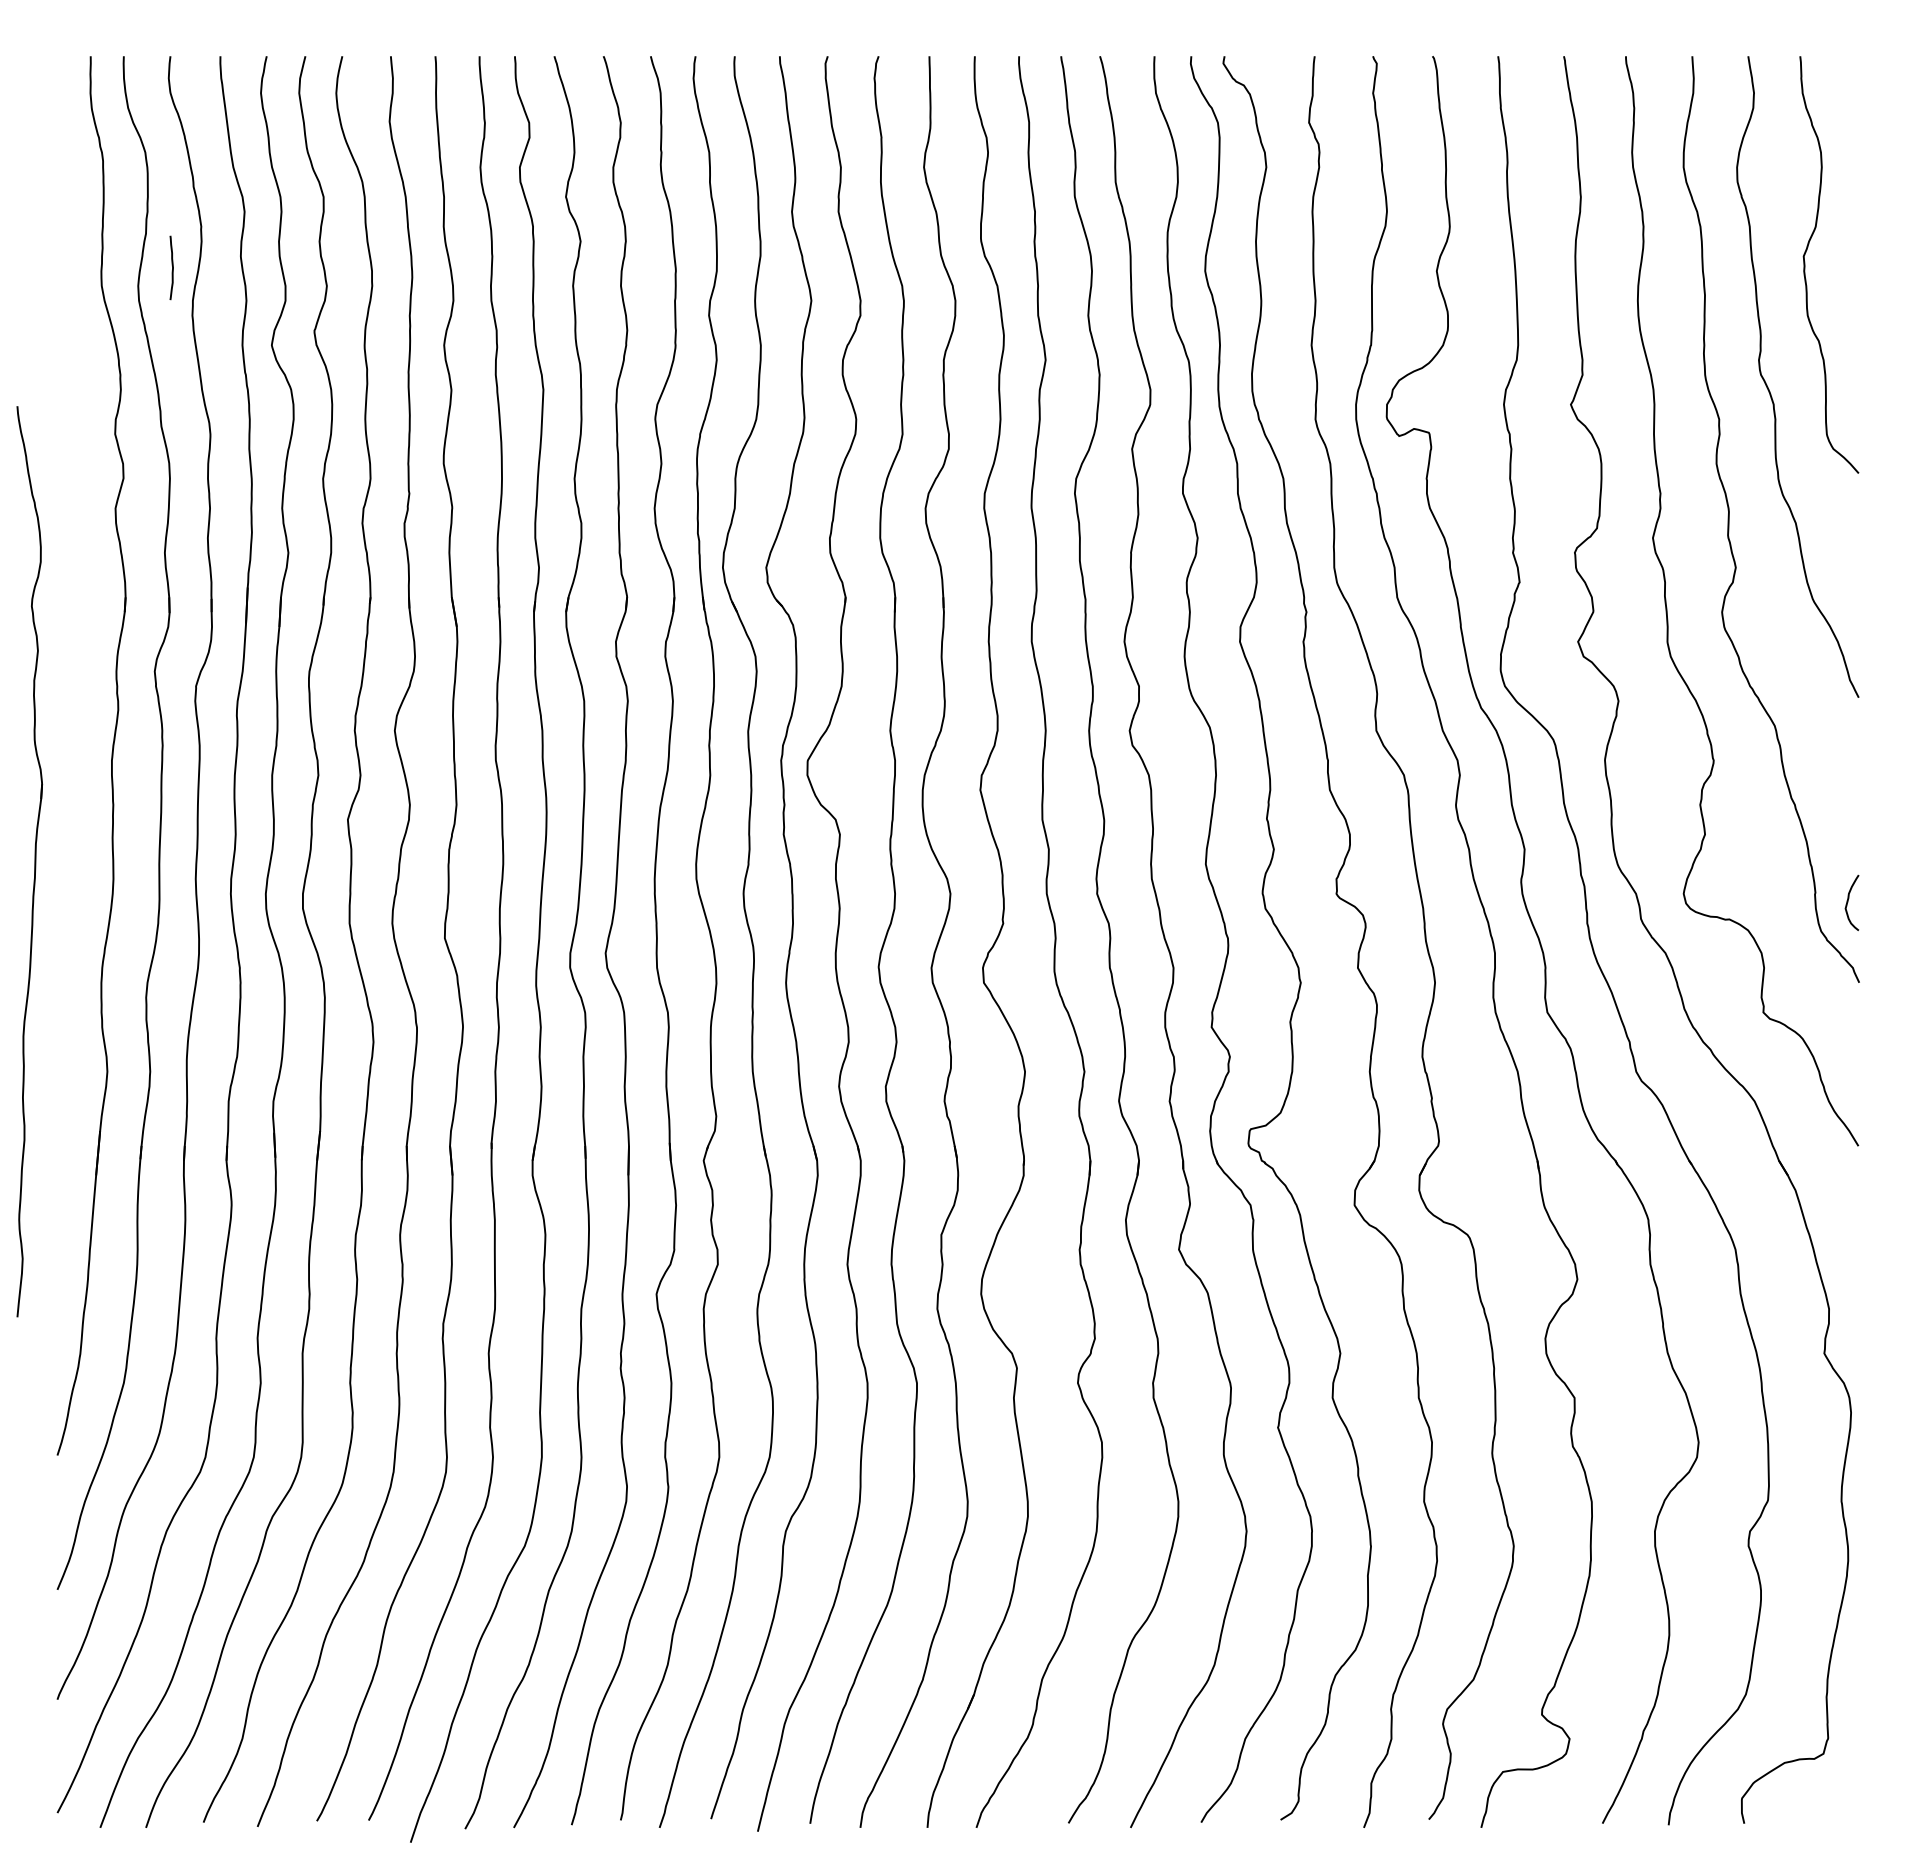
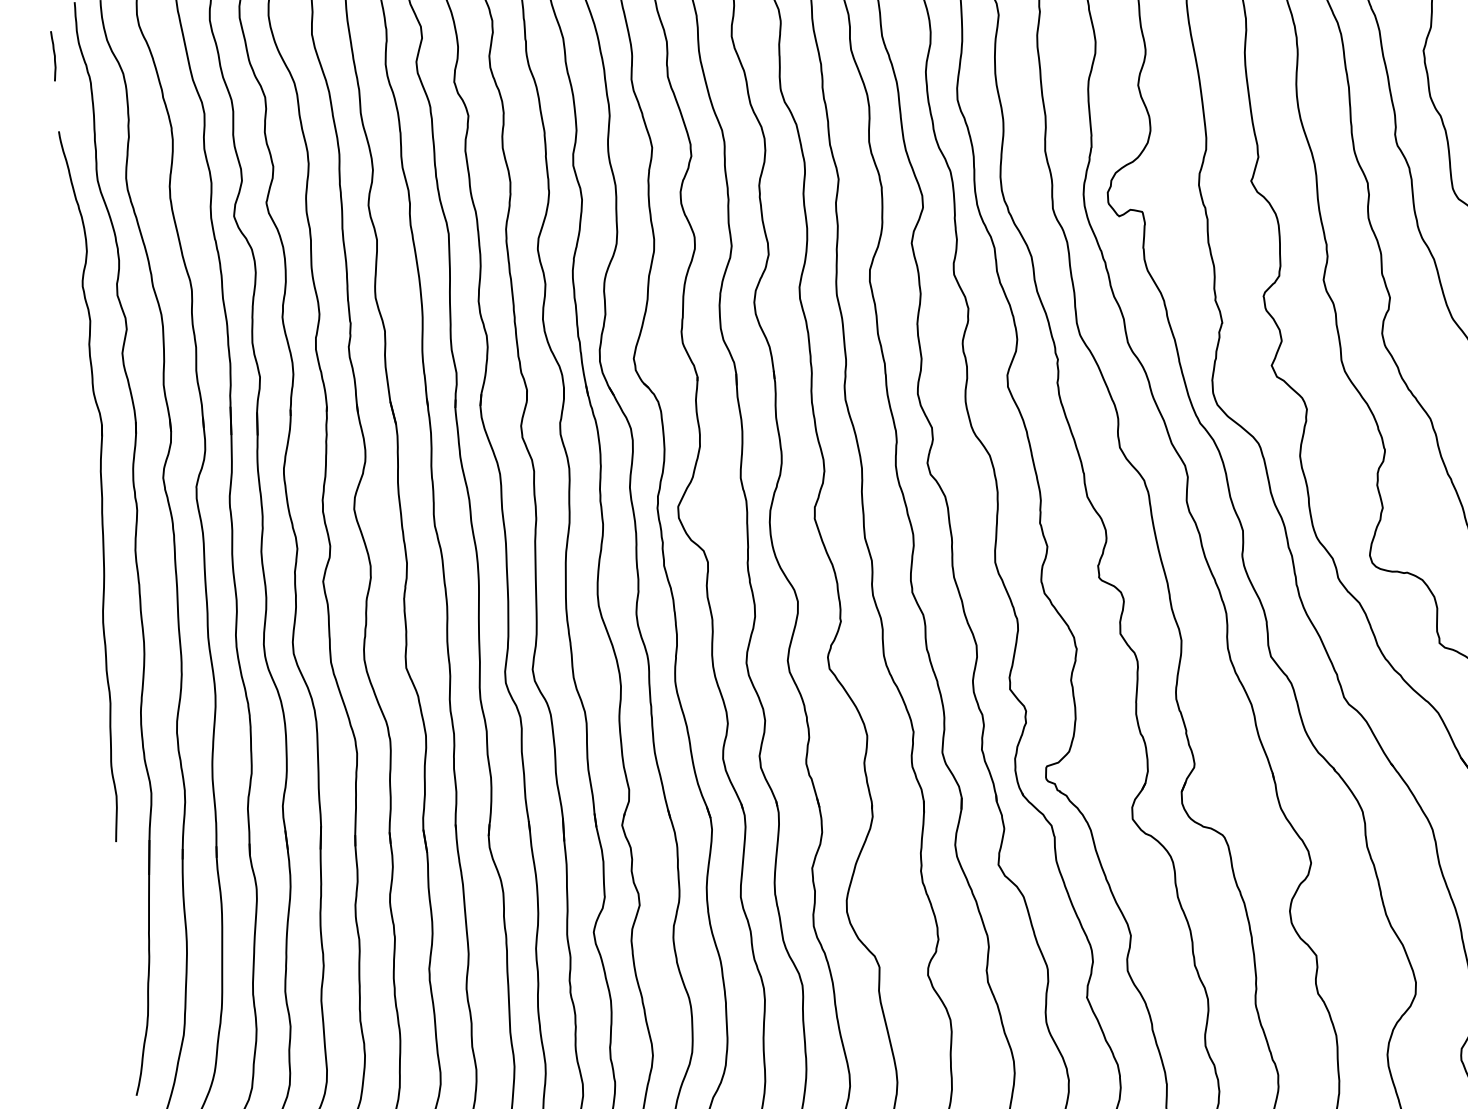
curve: (172, 267) -> (54, 55), moved
part: (29, 861) -> (96, 485), moved

